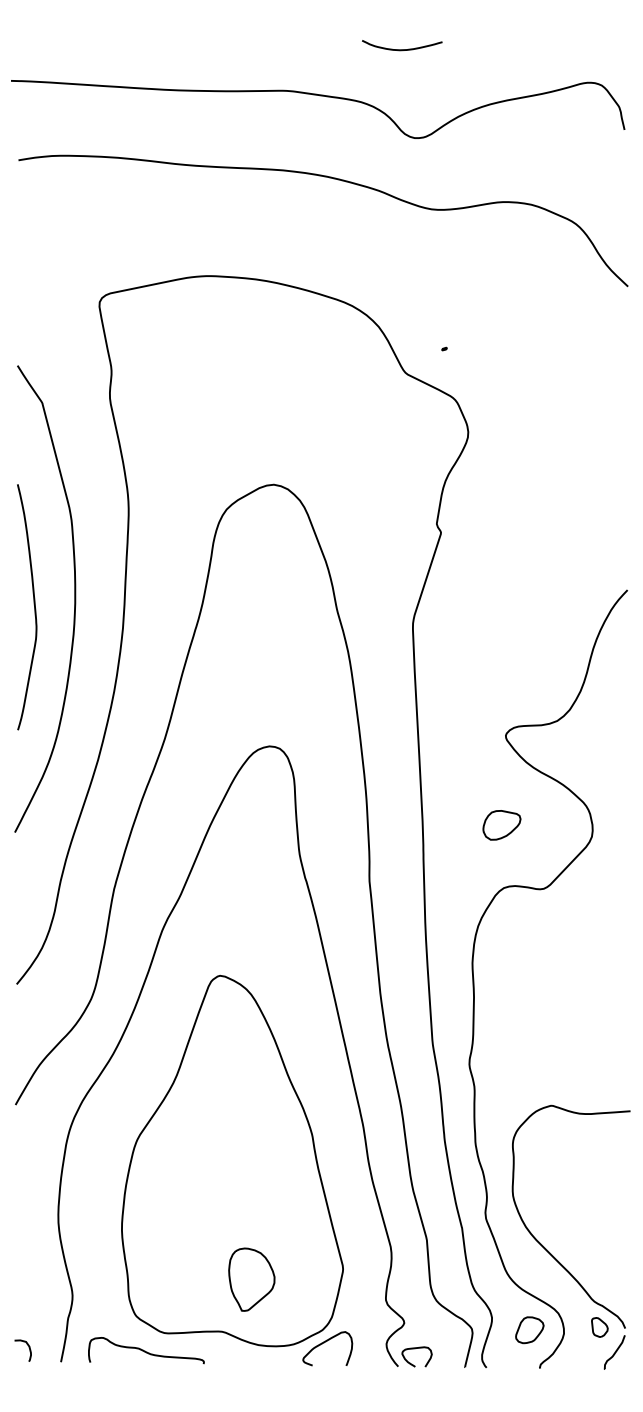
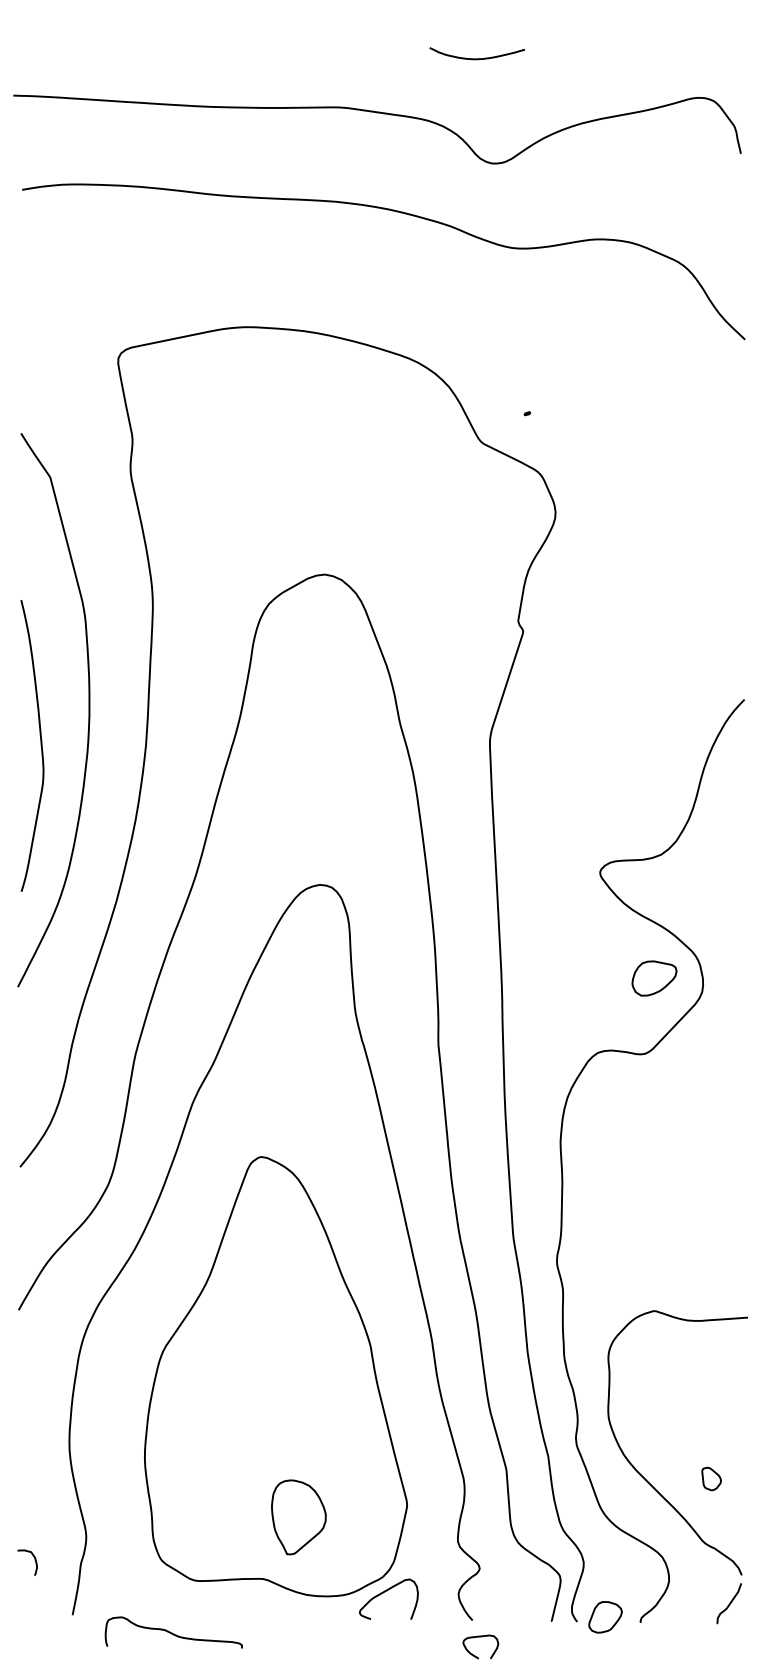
curve: (33, 606) -> (40, 745), moved
part: (501, 825) -> (654, 978), moved
part: (599, 1327) -> (711, 1478), moved
part: (529, 1330) -> (605, 1617), moved
curve: (28, 1348) -> (34, 1560), moved
curve: (416, 1348) -> (480, 1637), moved
curve: (145, 1350) -> (172, 1632), moved

